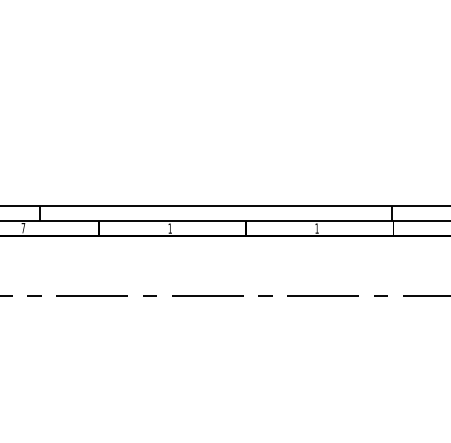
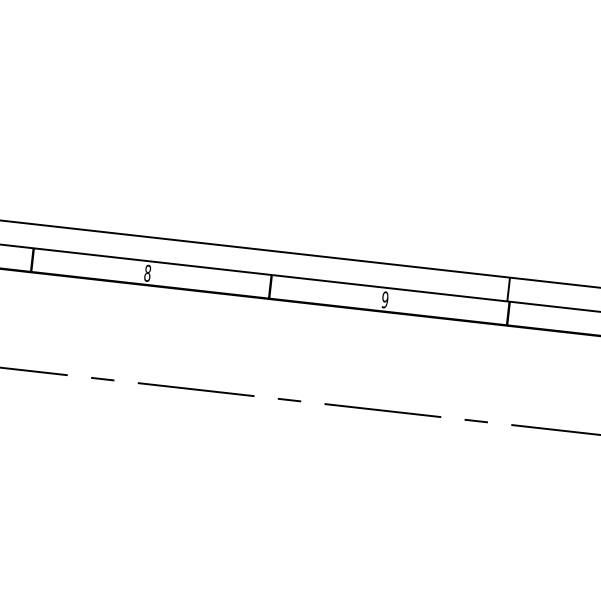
text: (169, 228) -> (146, 273), 1 -> 8
text: (316, 228) -> (384, 299), 1 -> 9

